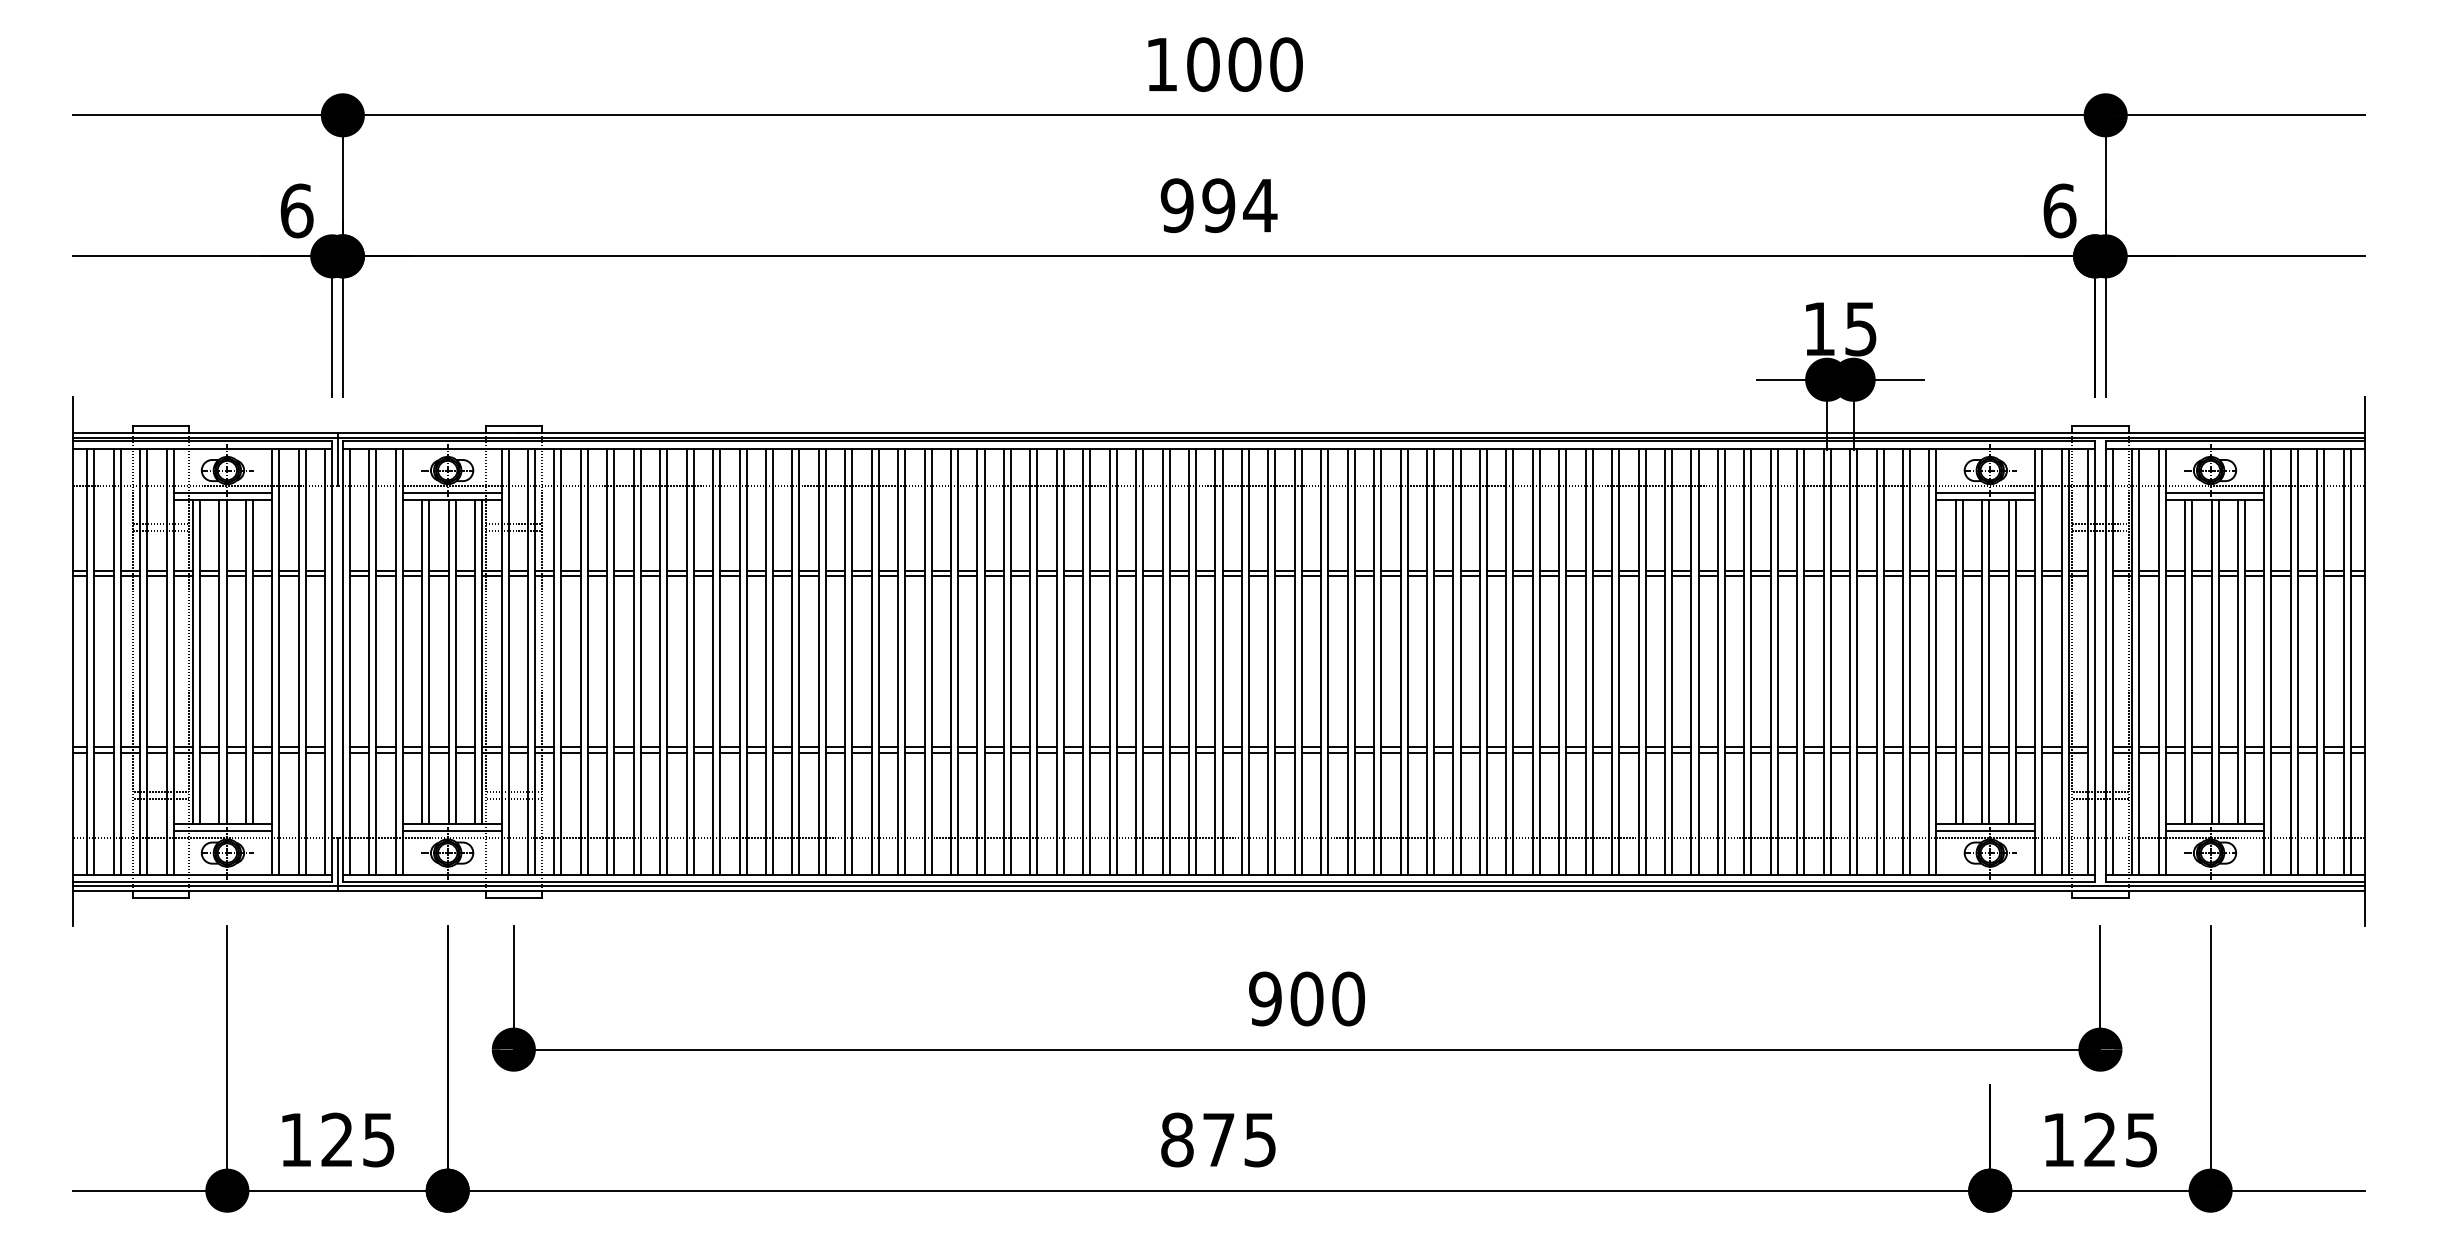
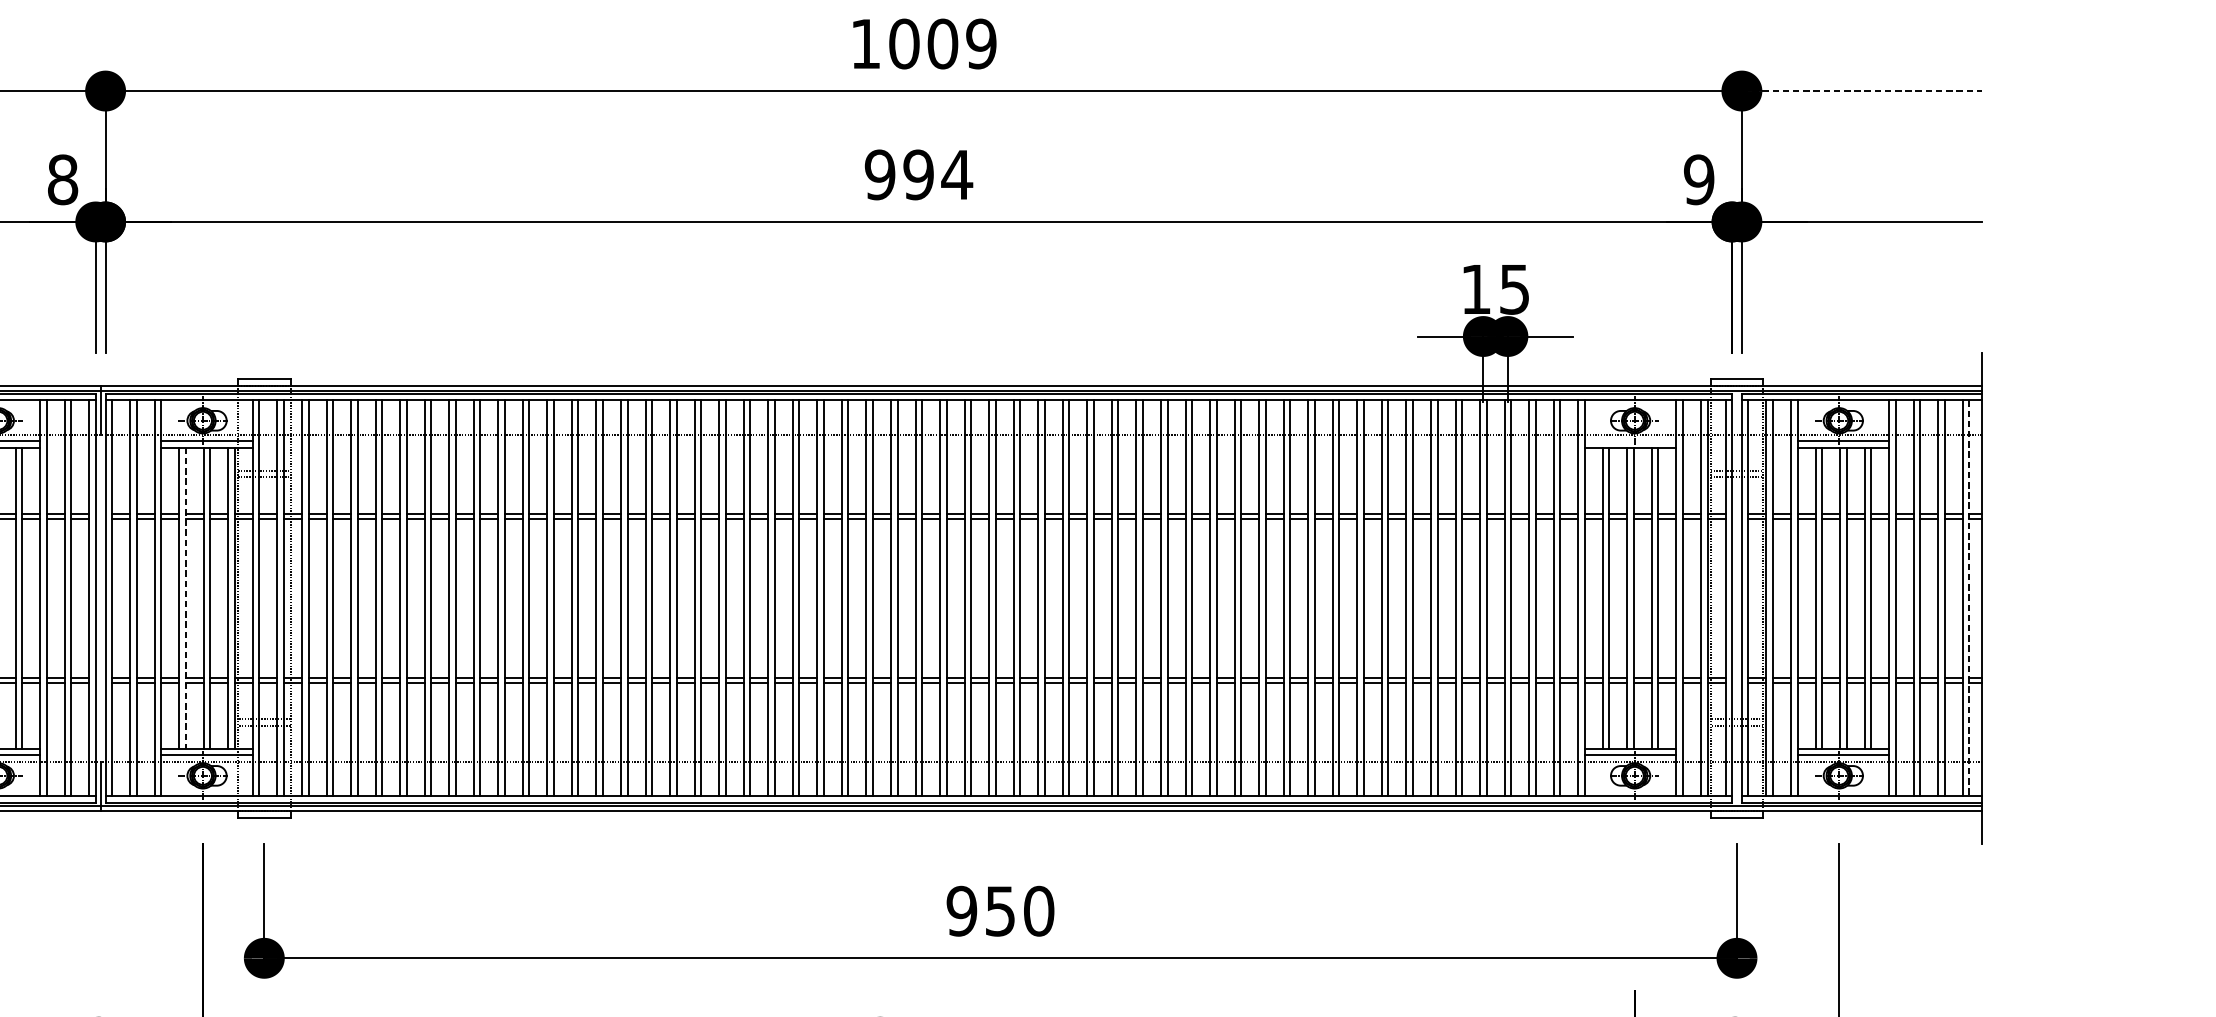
text: (1286, 64) -> (981, 43), 1000 -> 1009
line: (2235, 115) -> (1862, 91), solid -> dashed
text: (296, 210) -> (62, 179), 6 -> 8
text: (2059, 210) -> (1698, 179), 6 -> 9
line: (1985, 492) -> (1630, 441), removed
line: (429, 662) -> (186, 598), solid -> dashed
line: (2350, 662) -> (1969, 598), solid -> dashed
text: (1306, 998) -> (1000, 910), 900 -> 950

